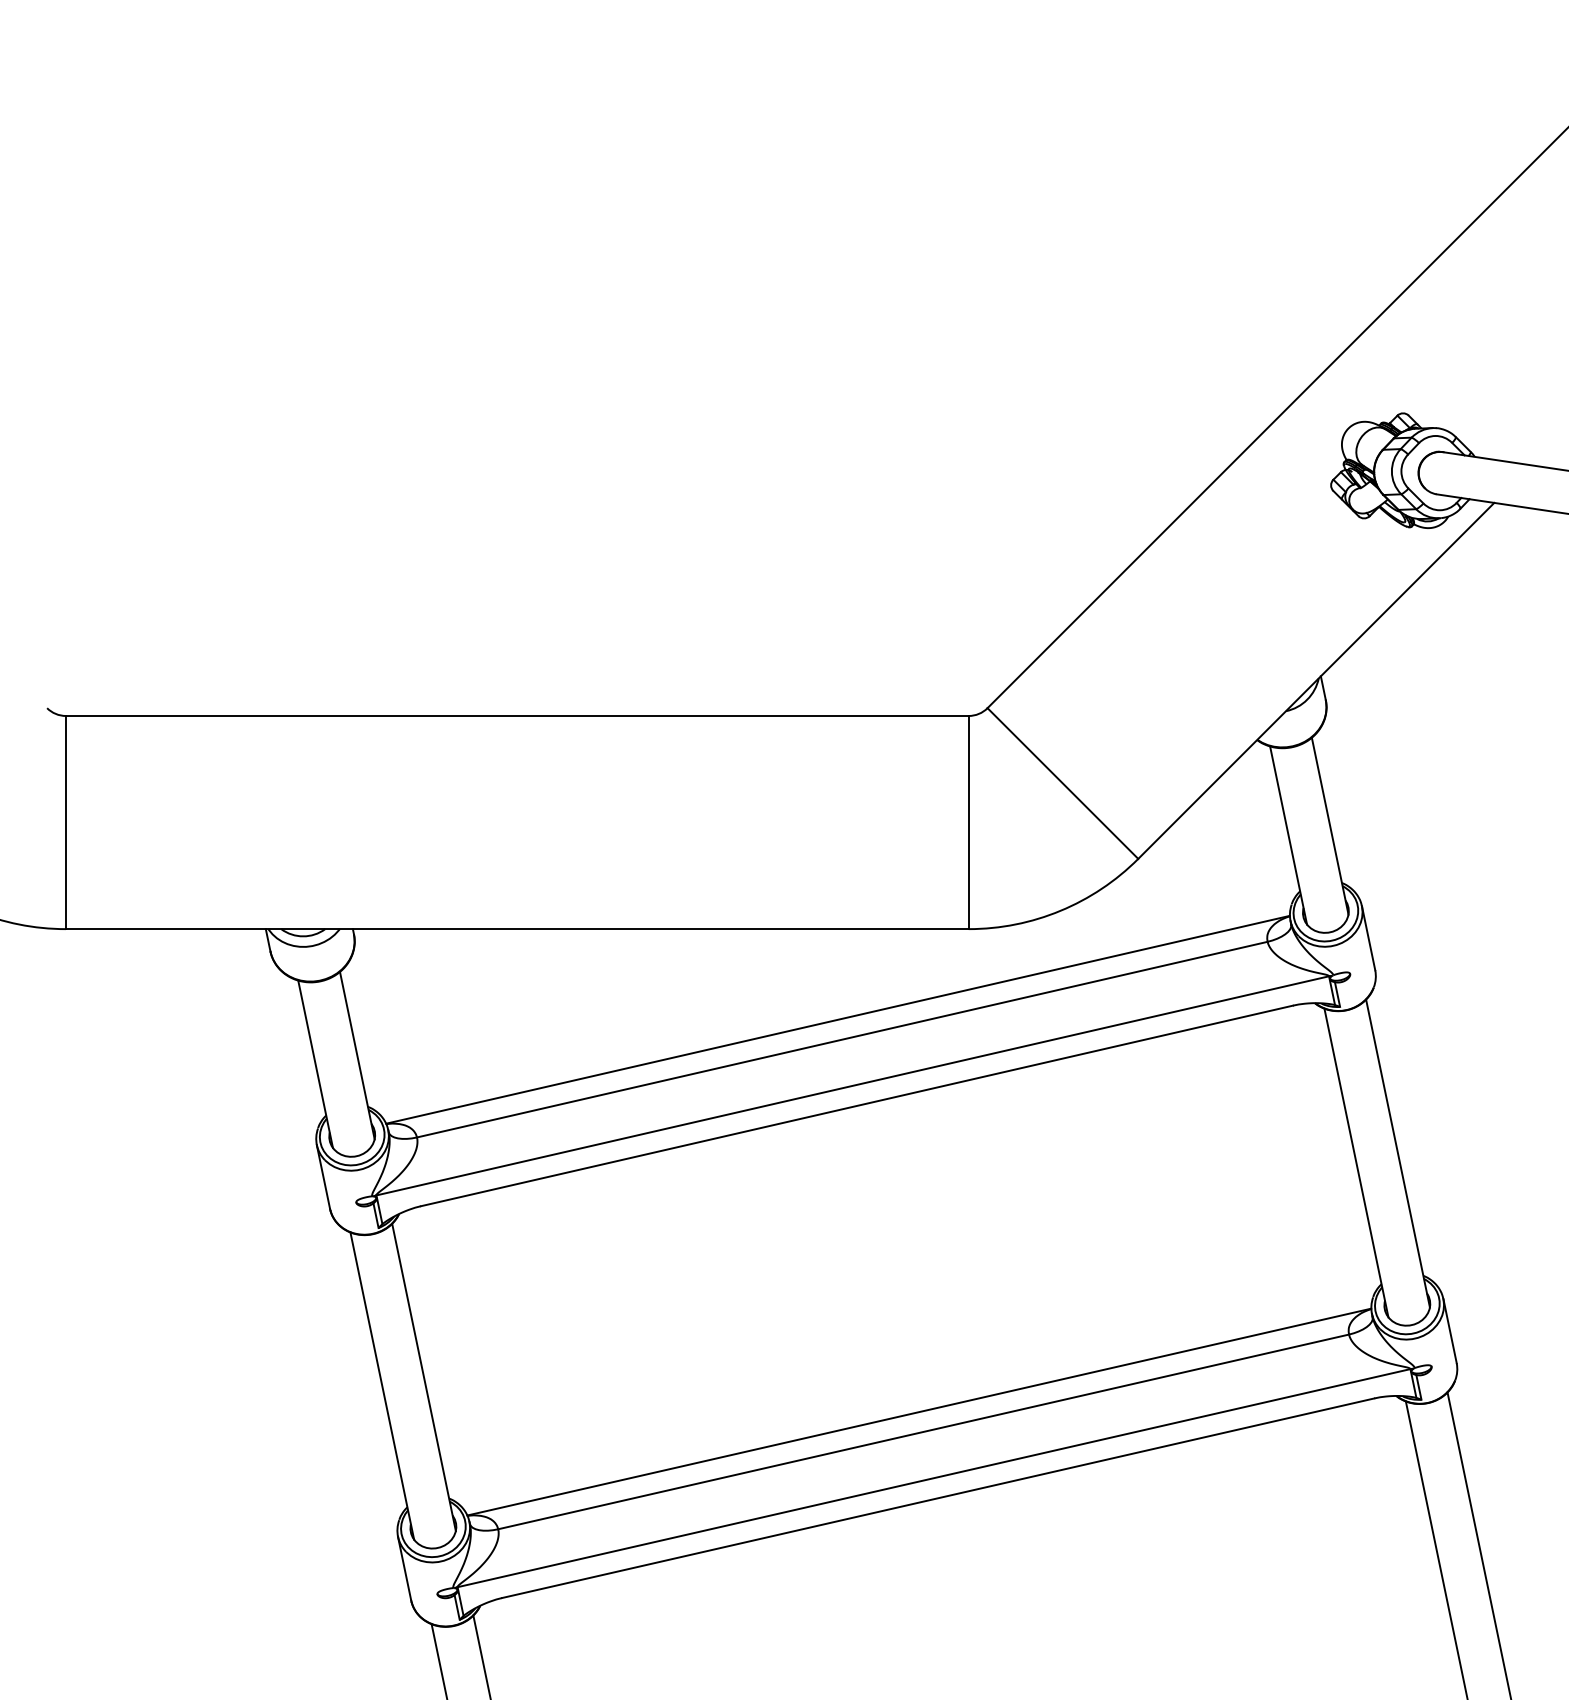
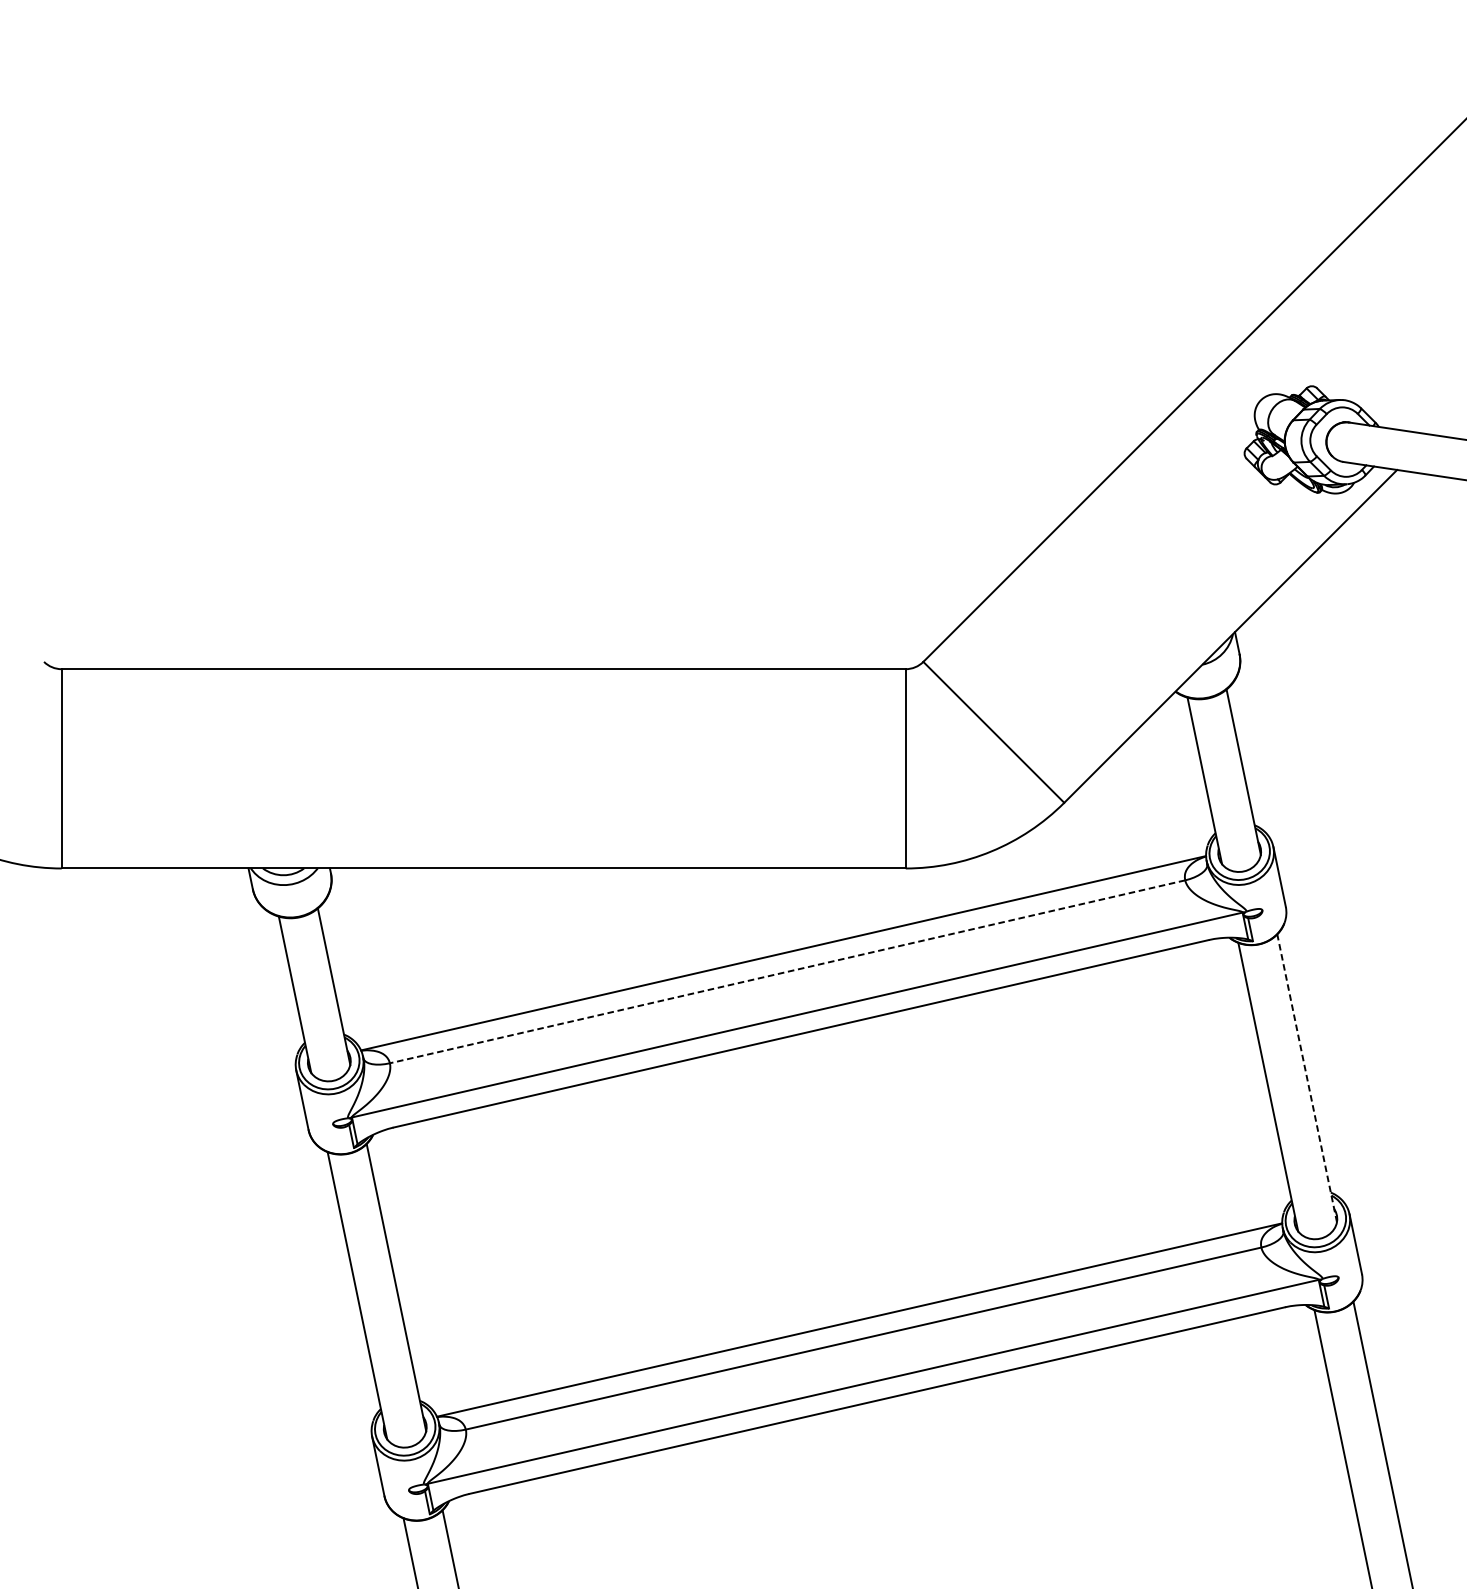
line: (841, 1039) -> (786, 971), solid -> dashed
line: (1397, 1153) -> (1306, 1078), solid -> dashed

